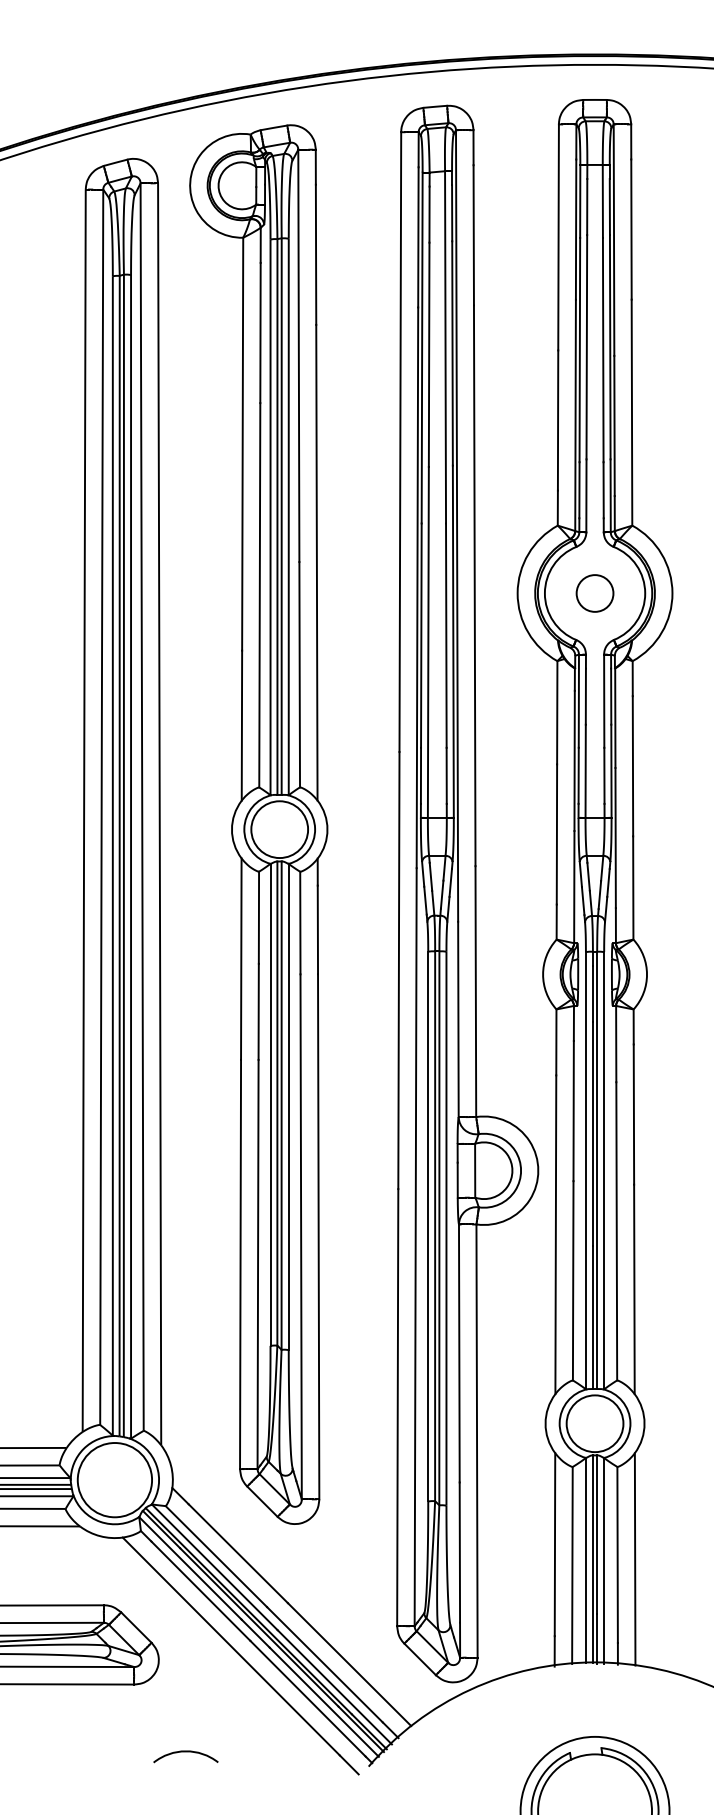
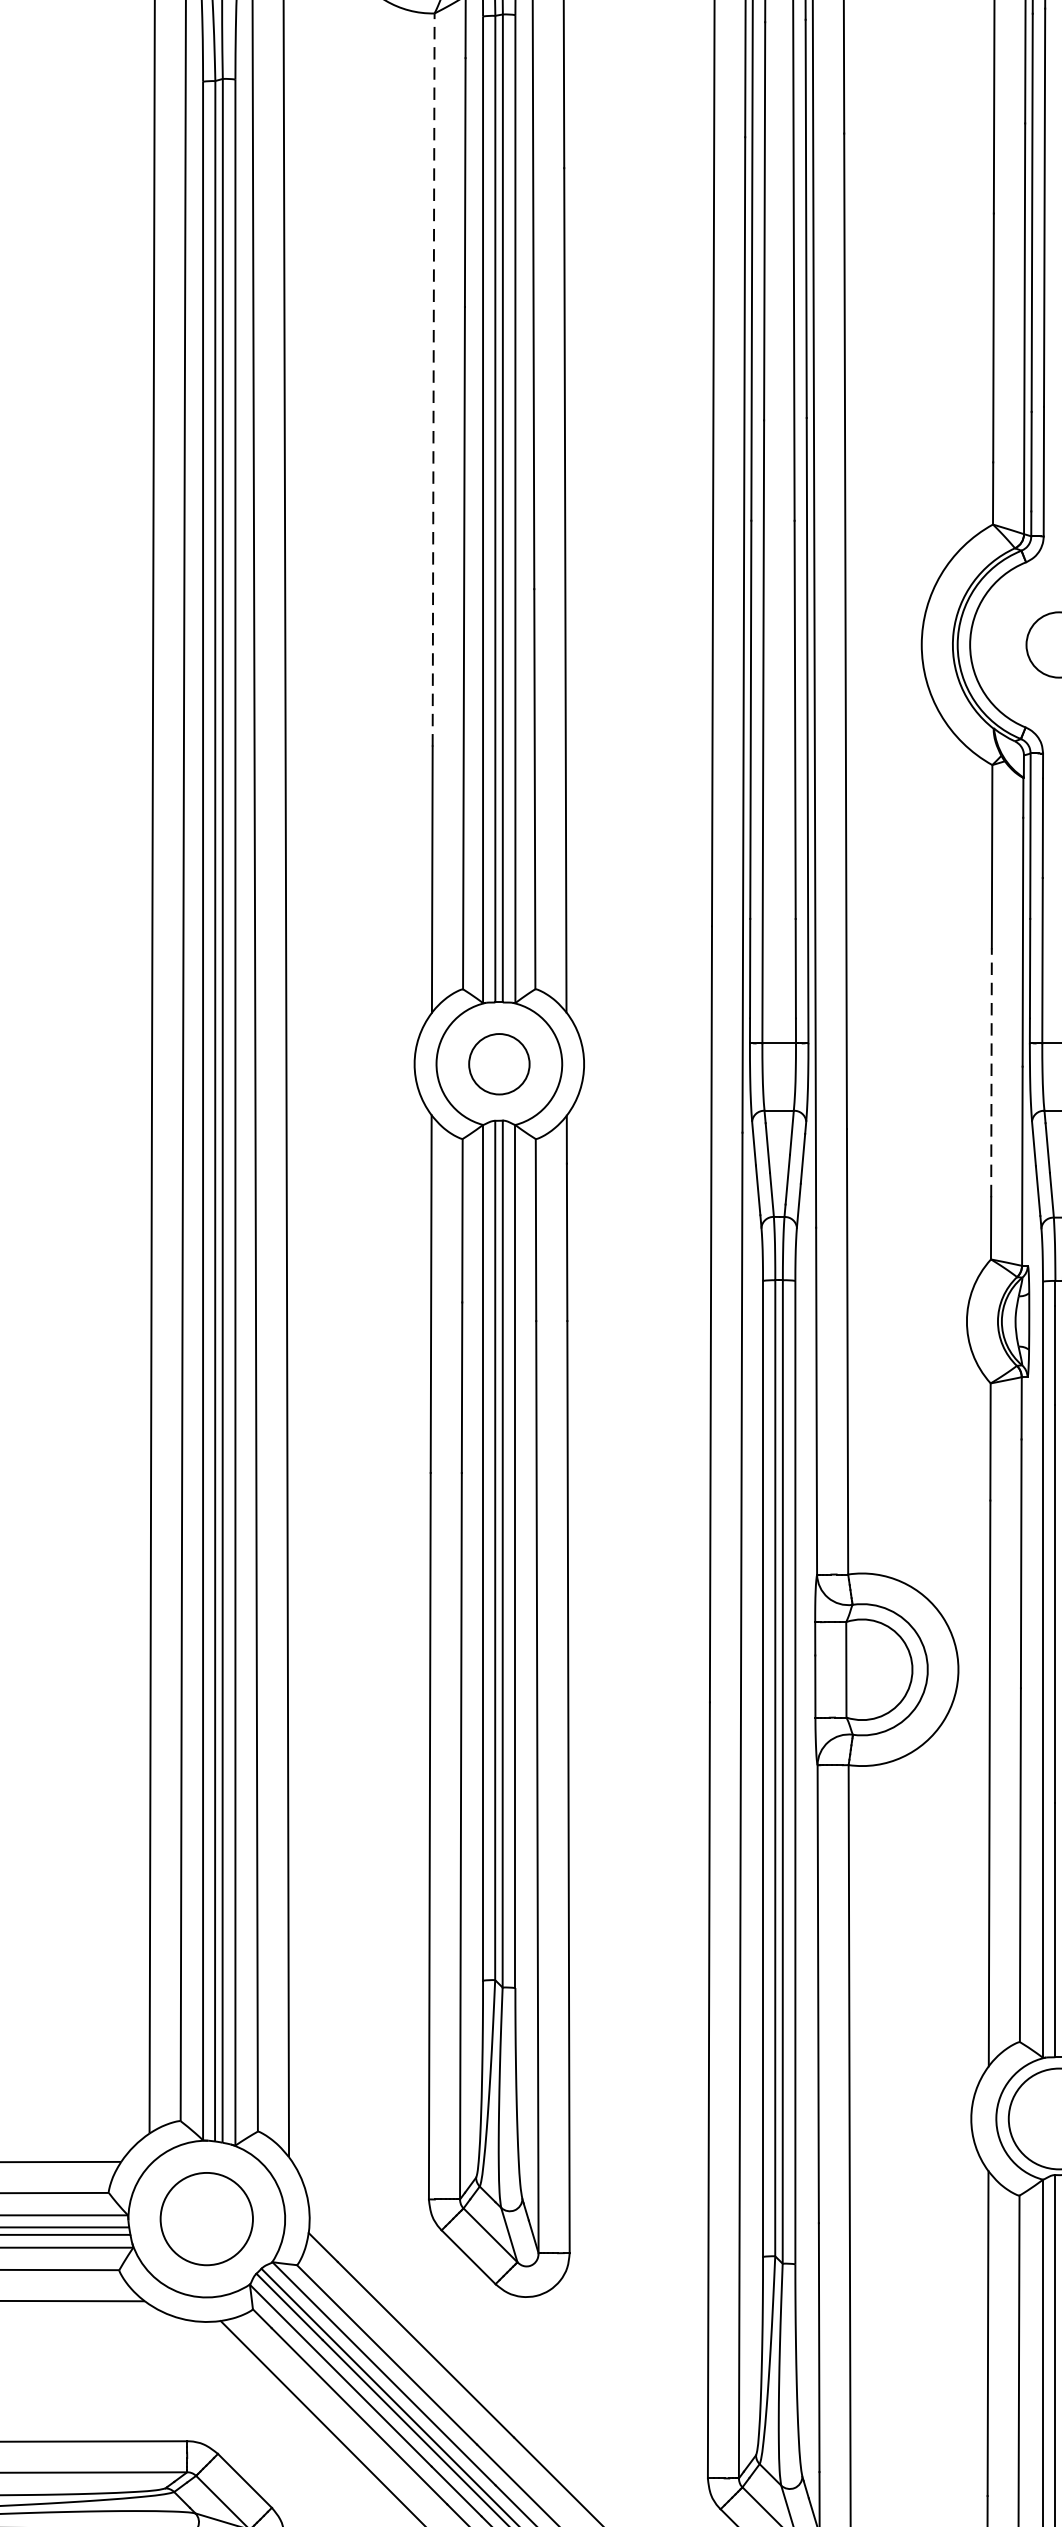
line: (242, 443) -> (433, 378), solid -> dashed
circle: (279, 829) -> (498, 1063), size x0.6
line: (556, 833) -> (990, 1071), solid -> dashed
circle: (114, 1480) -> (206, 2219), size x0.7

